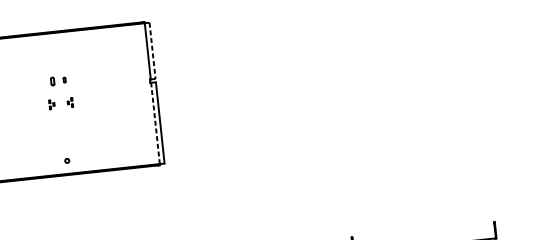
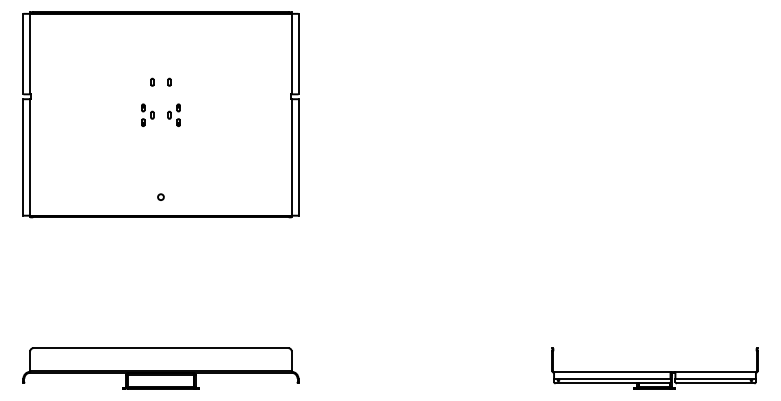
line: (152, 51) -> (298, 54), dashed -> solid
part: (52, 80) -> (152, 81), size x0.62
part: (69, 102) -> (173, 114), size x1.67
part: (51, 104) -> (147, 114), size x1.67
line: (155, 122) -> (291, 156), dashed -> solid

